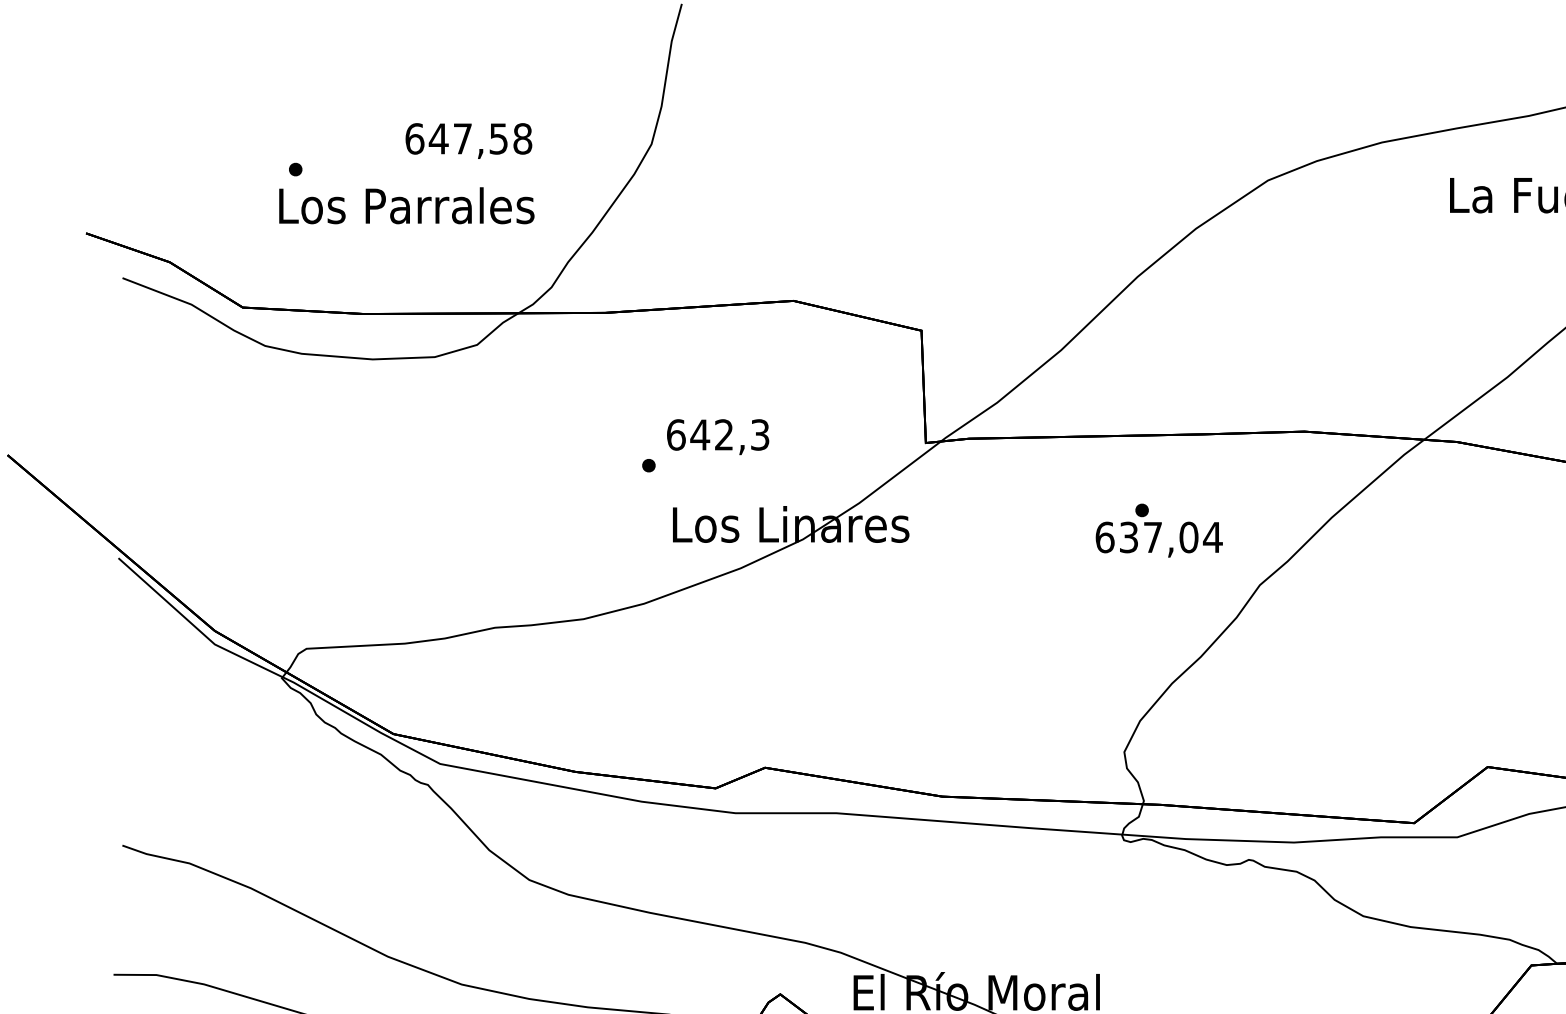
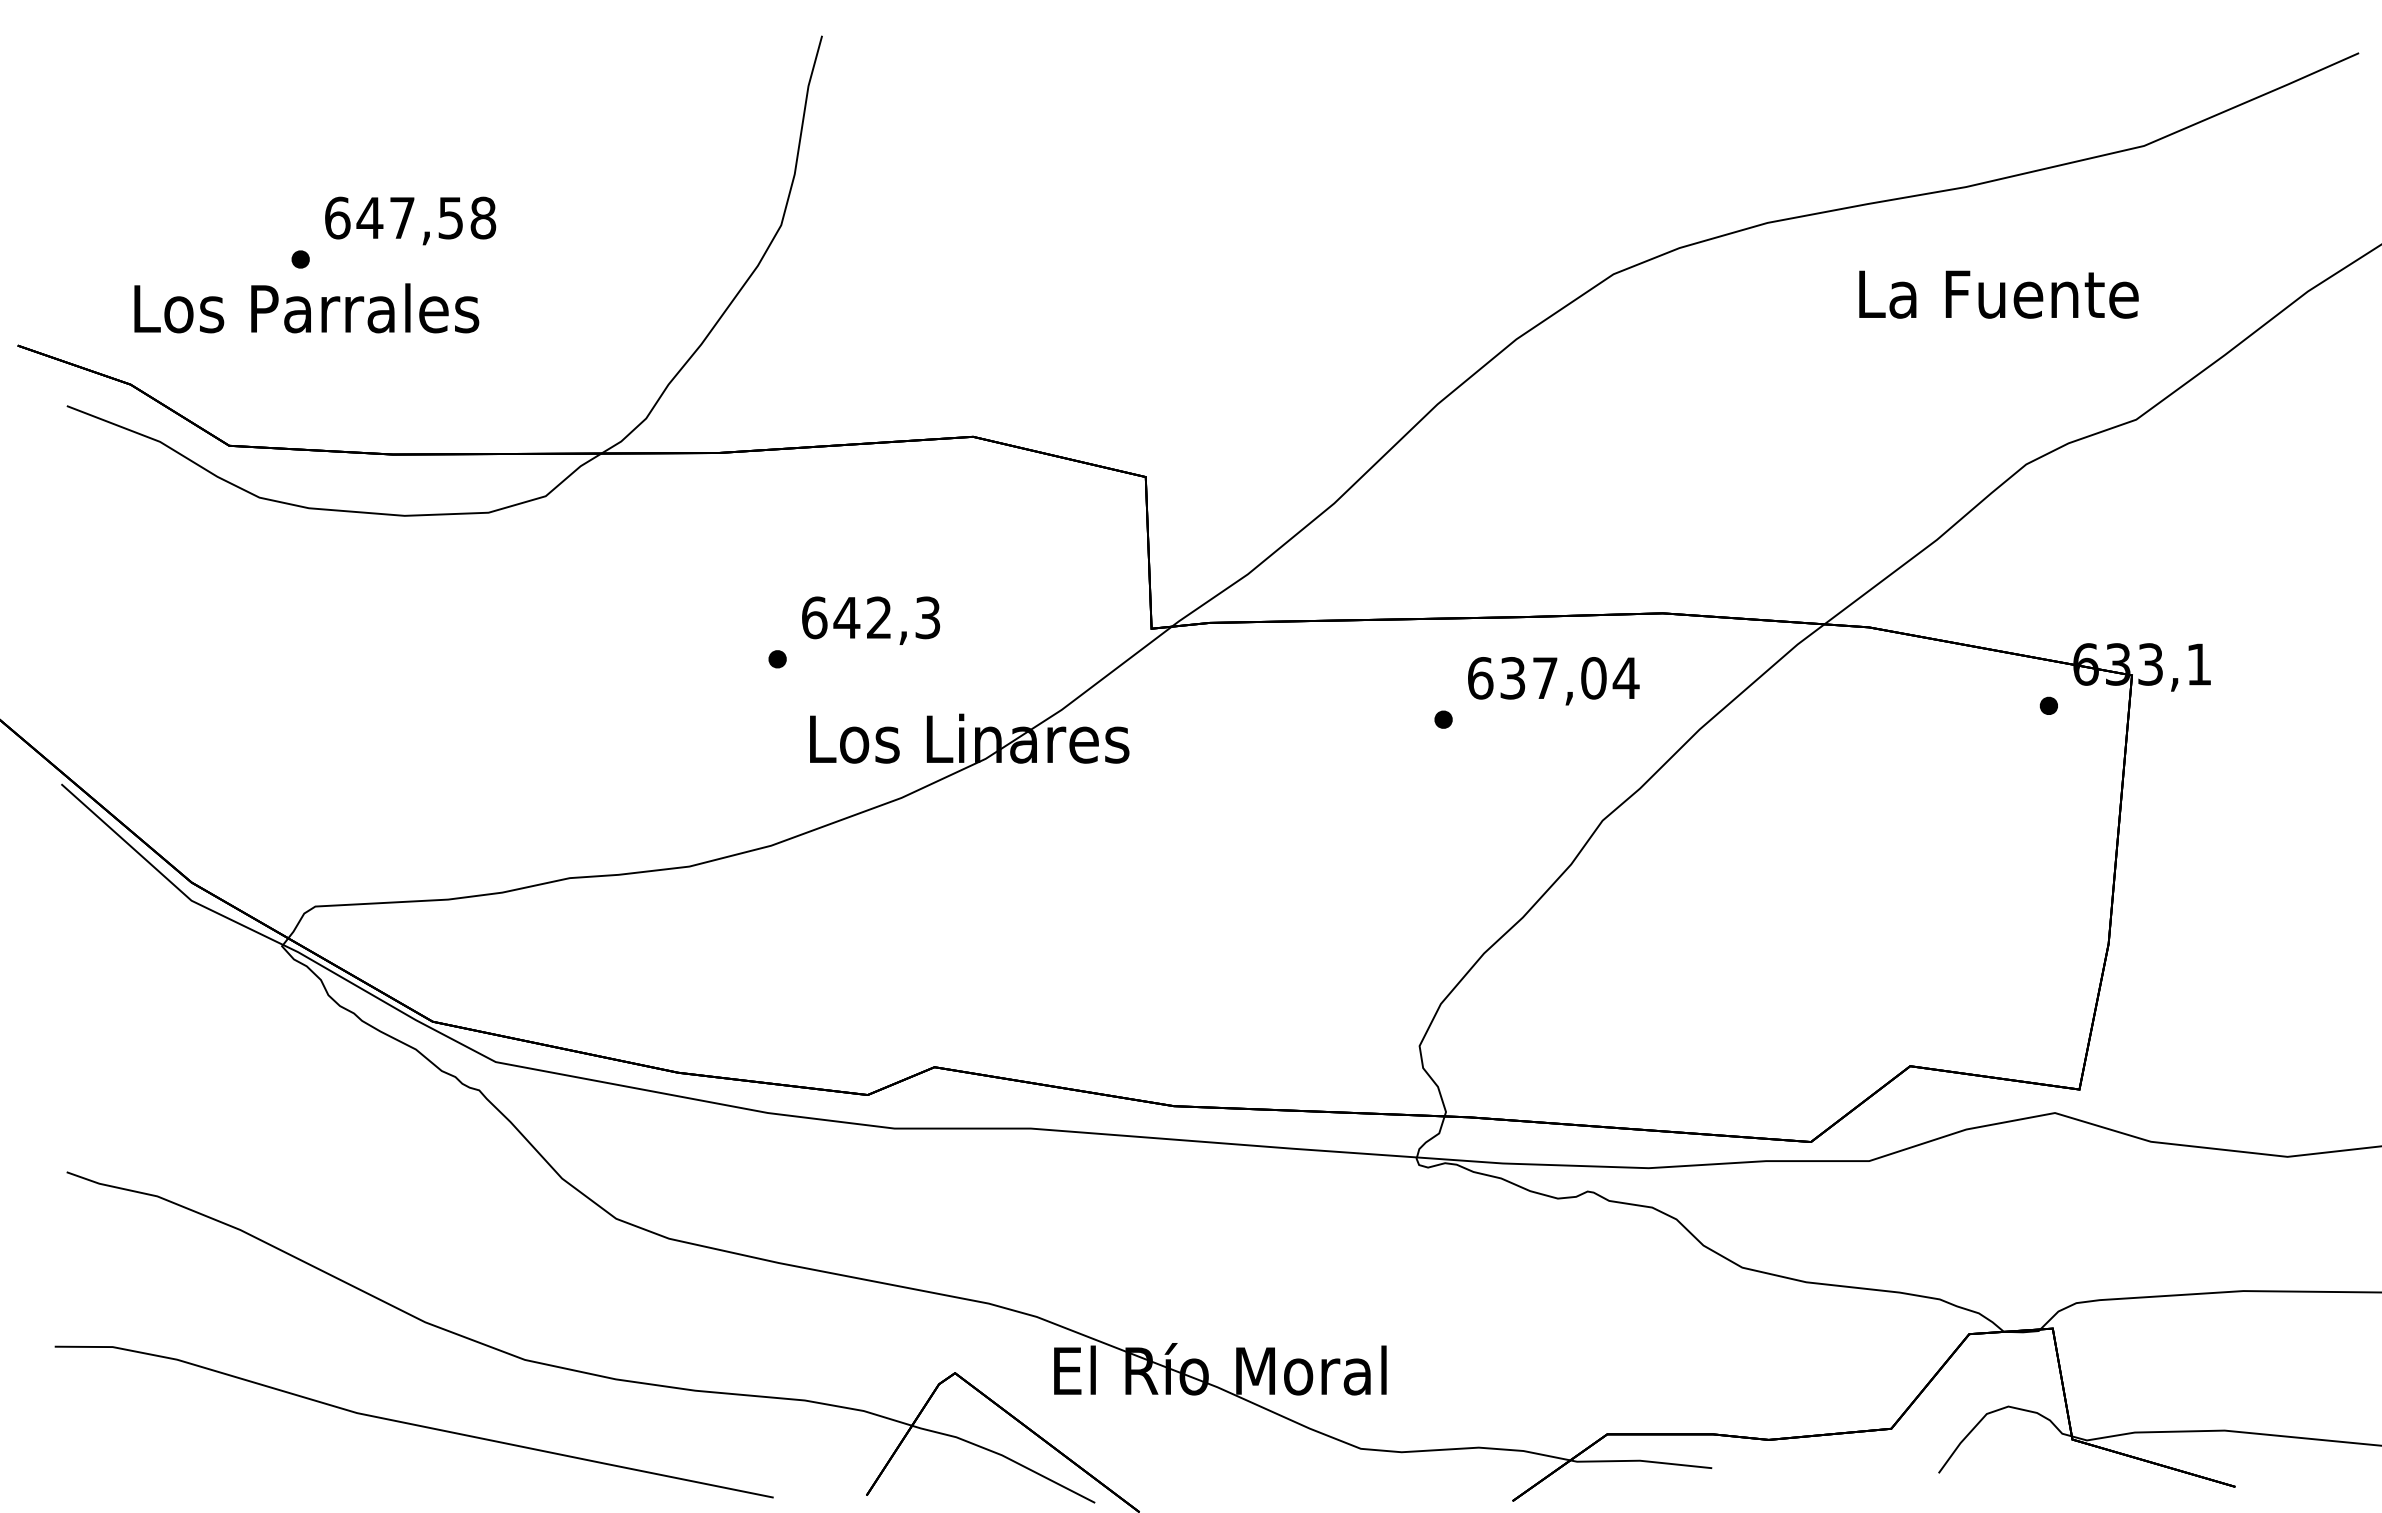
text: (468, 140) -> (410, 220), moved
text: (406, 205) -> (306, 308), moved
text: (1159, 539) -> (1553, 681), moved

